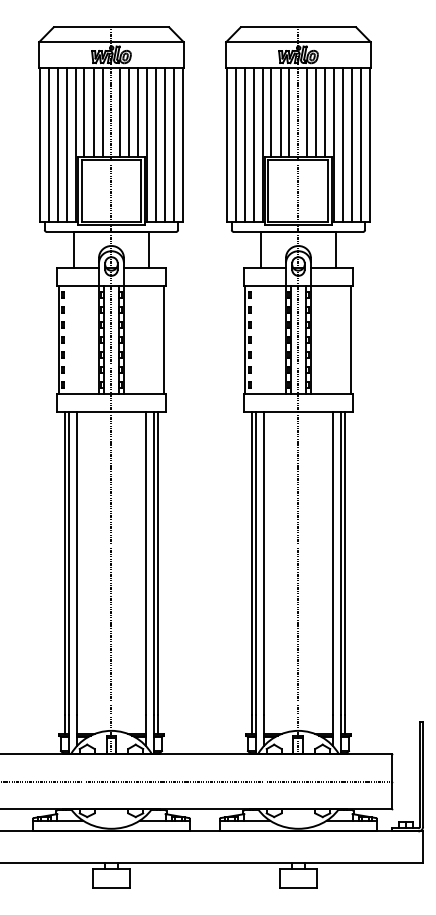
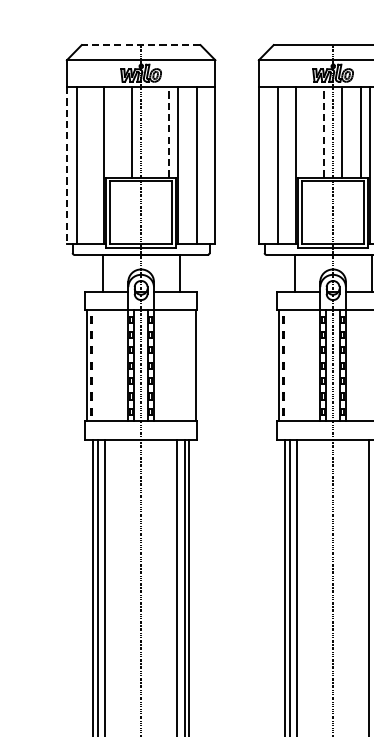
line: (111, 27) -> (141, 45), solid -> dashed
line: (138, 111) -> (168, 131), solid -> dashed
line: (289, 111) -> (323, 131), solid -> dashed
line: (84, 112) -> (113, 132), removed
line: (93, 112) -> (122, 132), removed
line: (120, 112) -> (150, 132), removed
line: (129, 112) -> (159, 132), removed
line: (271, 112) -> (305, 132), removed
line: (280, 112) -> (314, 132), removed
line: (316, 112) -> (351, 132), removed
line: (39, 144) -> (67, 165), solid -> dashed
line: (57, 144) -> (85, 165), removed
line: (66, 144) -> (94, 165), removed
line: (156, 144) -> (187, 165), removed
line: (174, 144) -> (205, 165), removed
line: (235, 144) -> (268, 165), removed
line: (253, 144) -> (286, 165), removed

